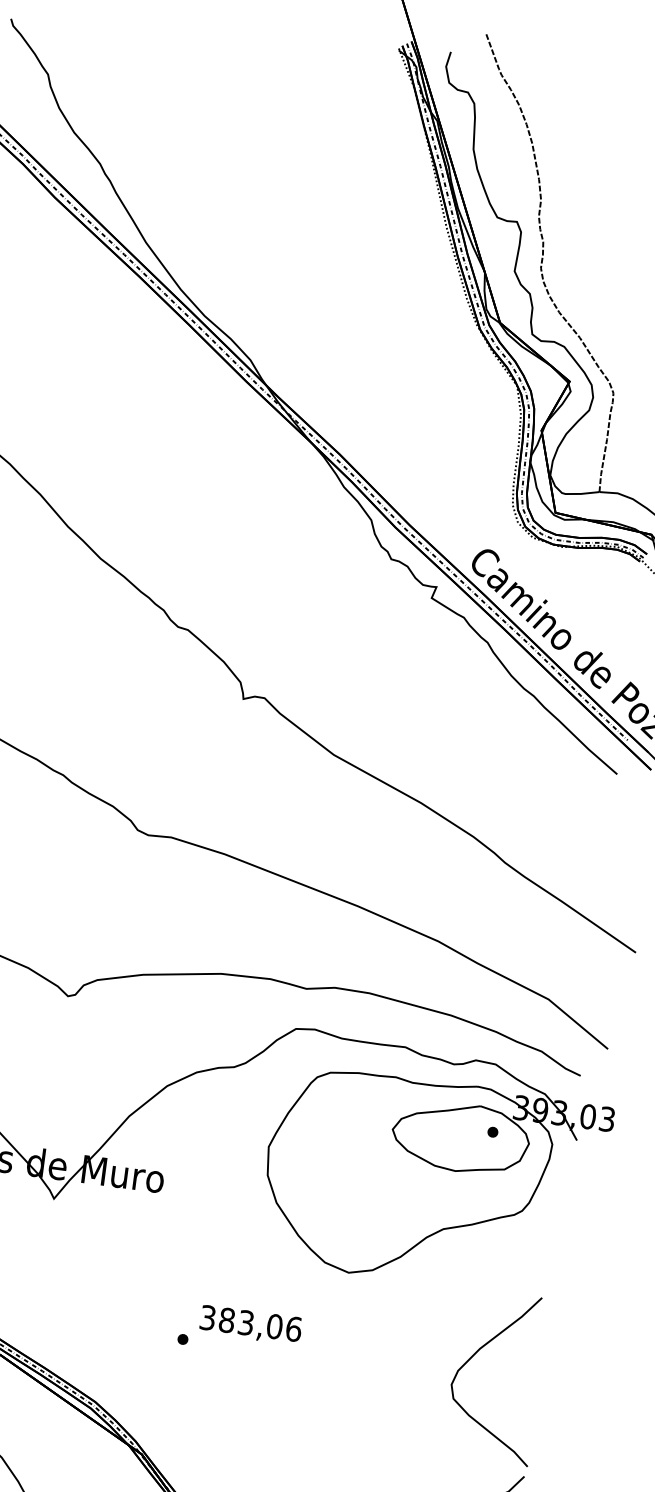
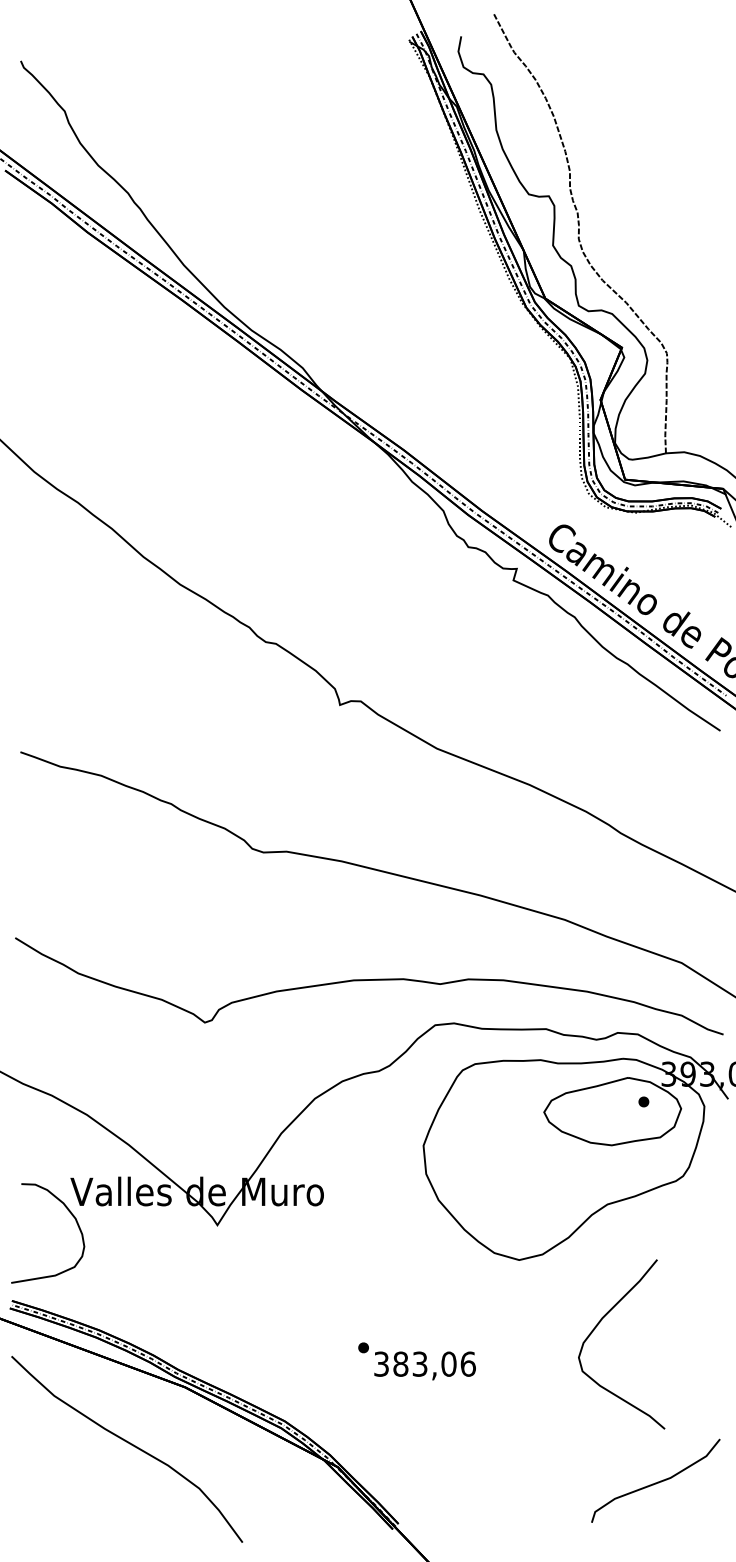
text: (250, 1324) -> (424, 1365), moved
curve: (475, 1355) -> (598, 1325), moved

